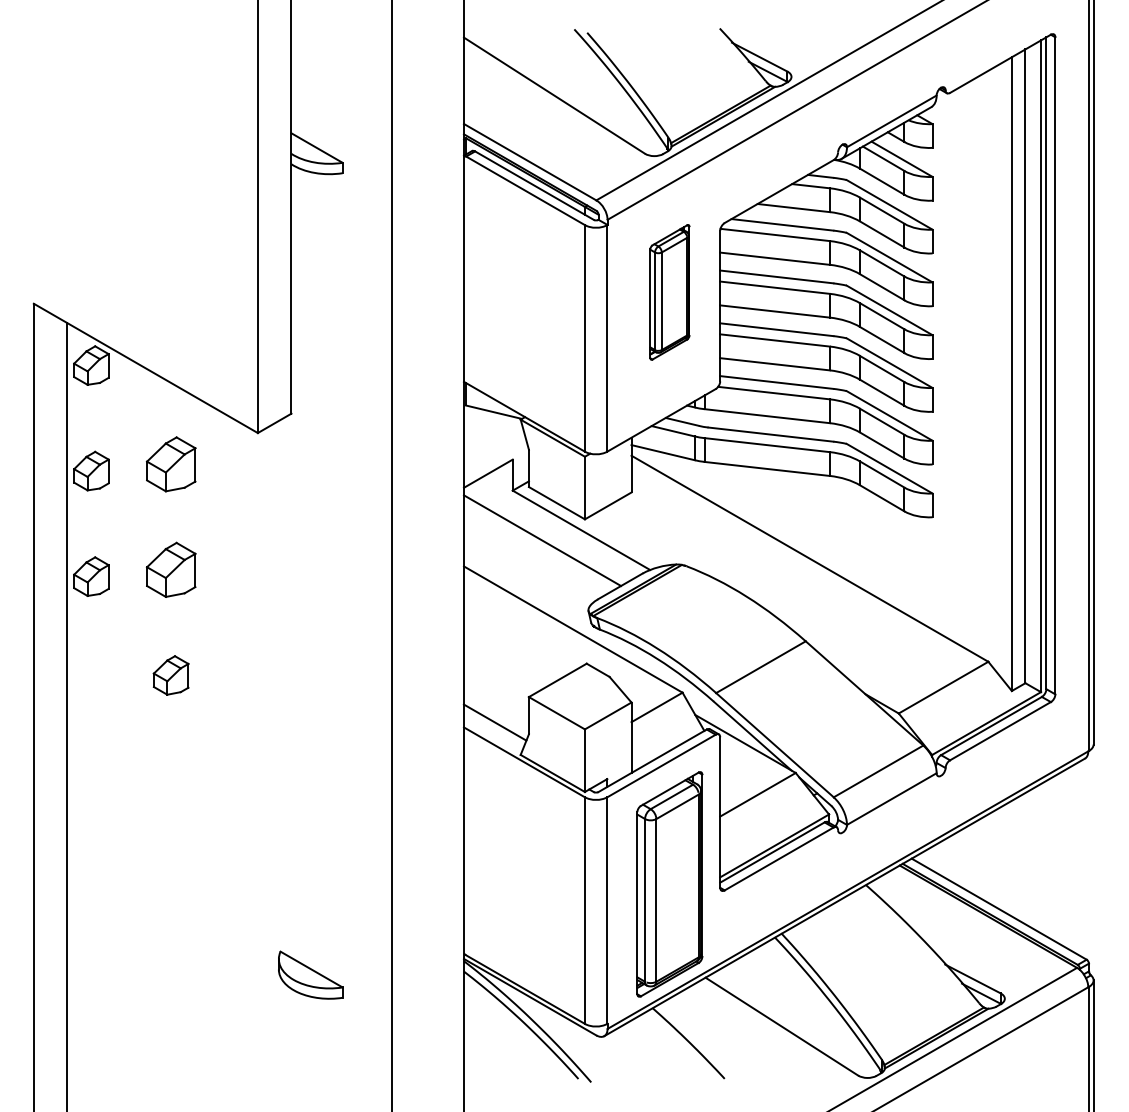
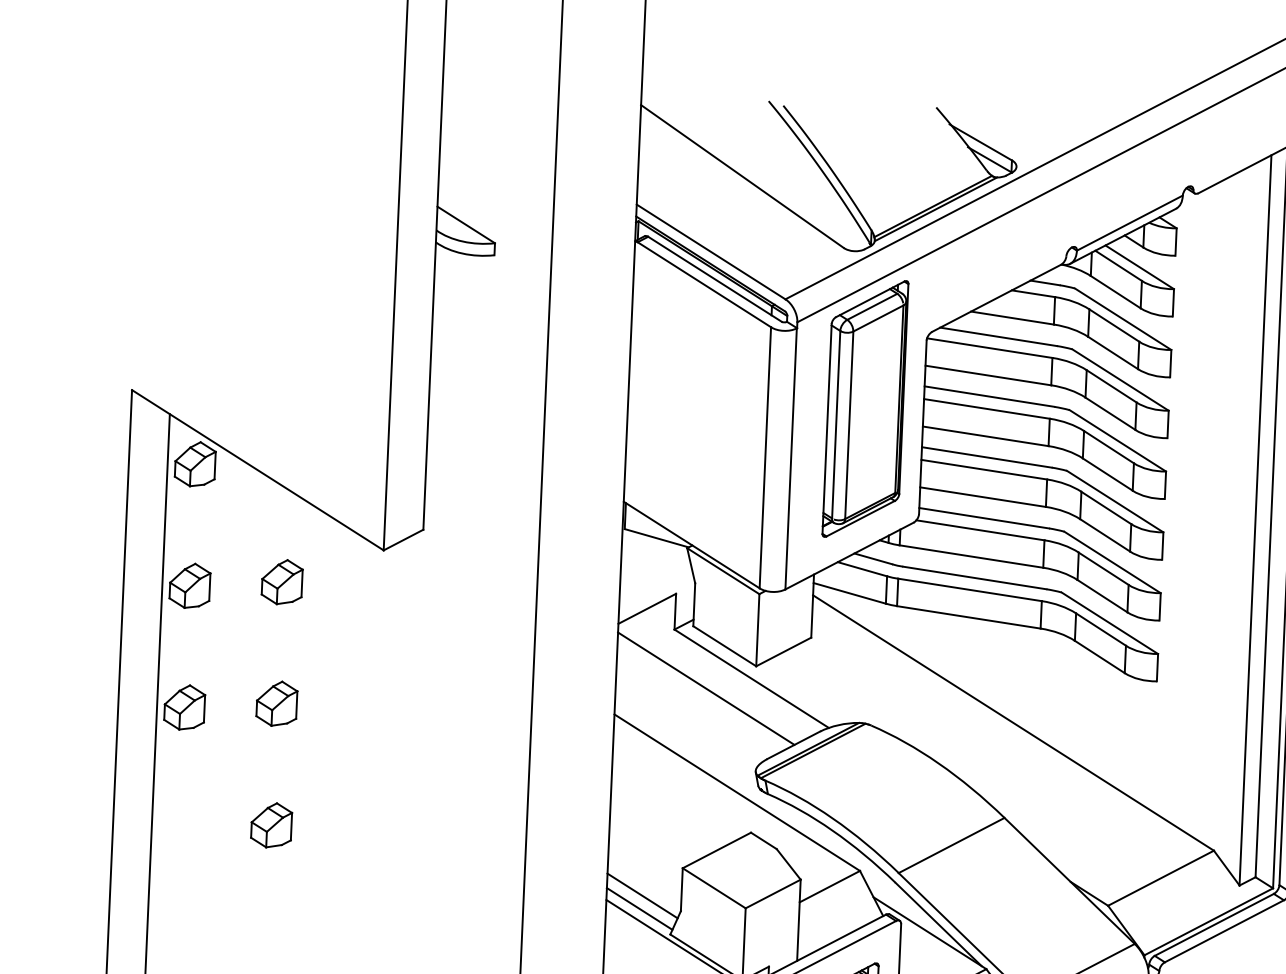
part: (669, 292) -> (865, 409), size x1.67
part: (170, 464) -> (281, 582), size x0.71
part: (170, 569) -> (276, 703), size x0.71
line: (493, 733) -> (640, 908), added

